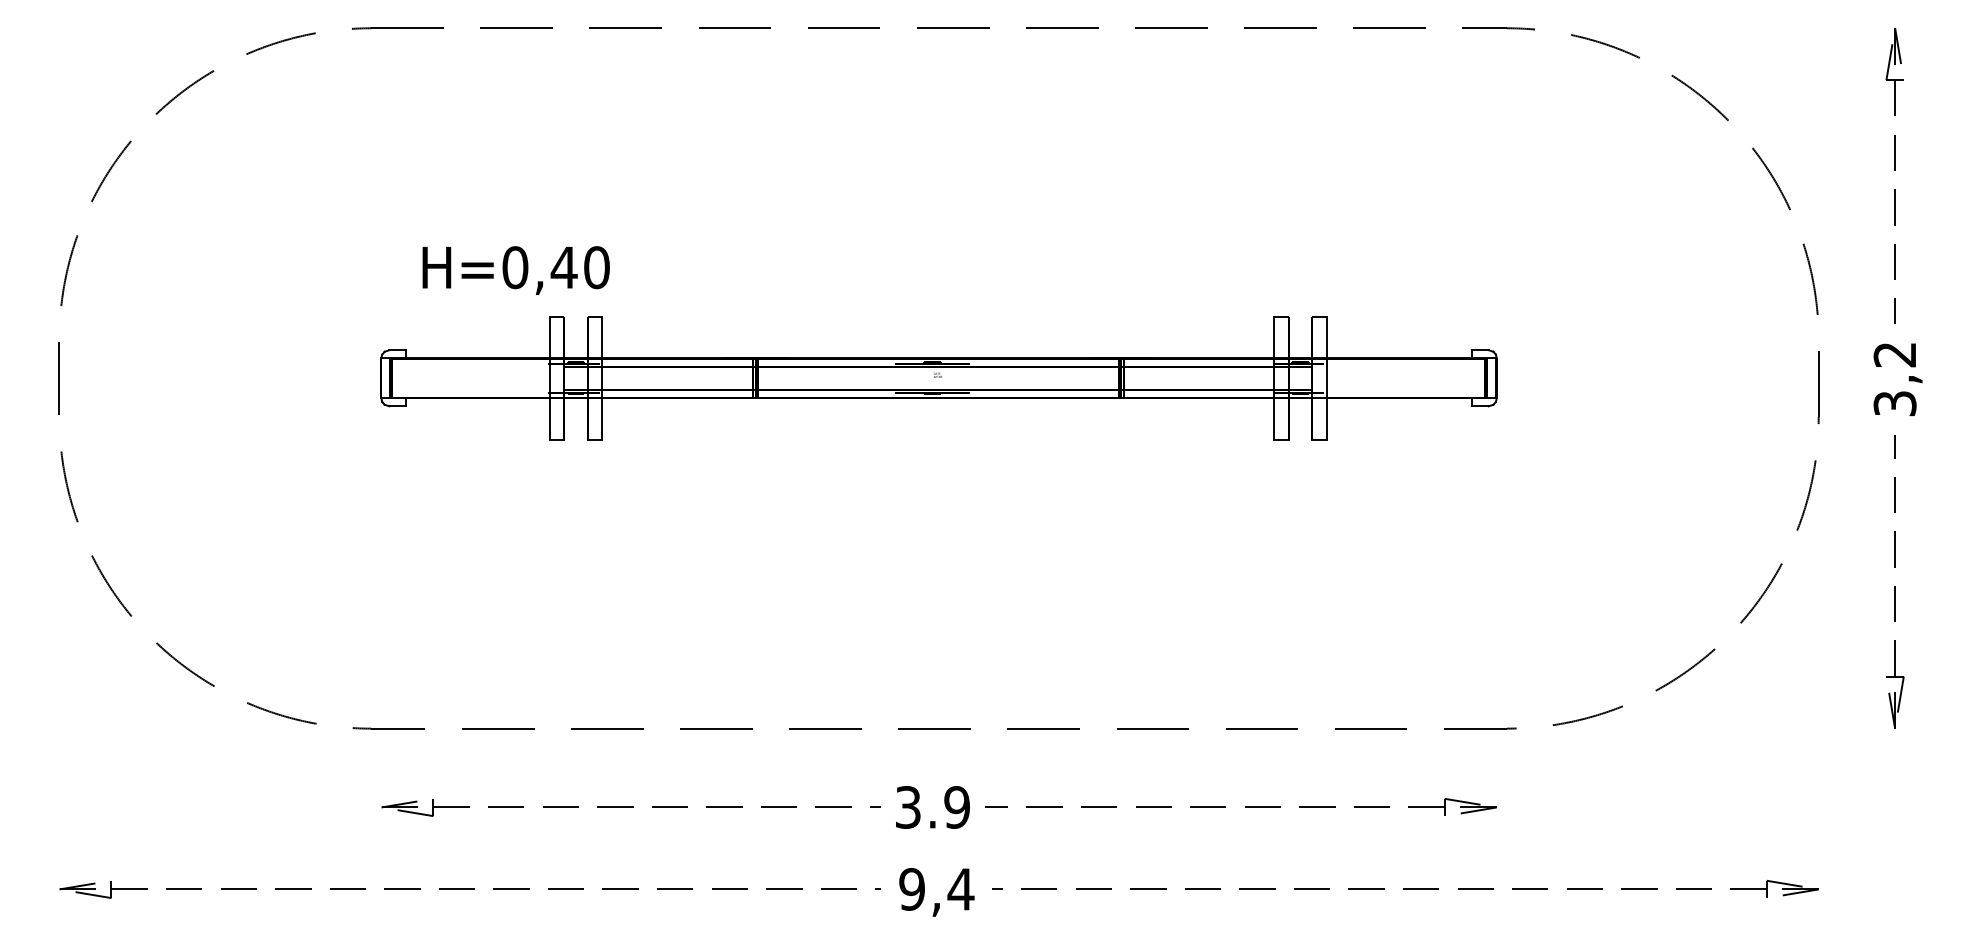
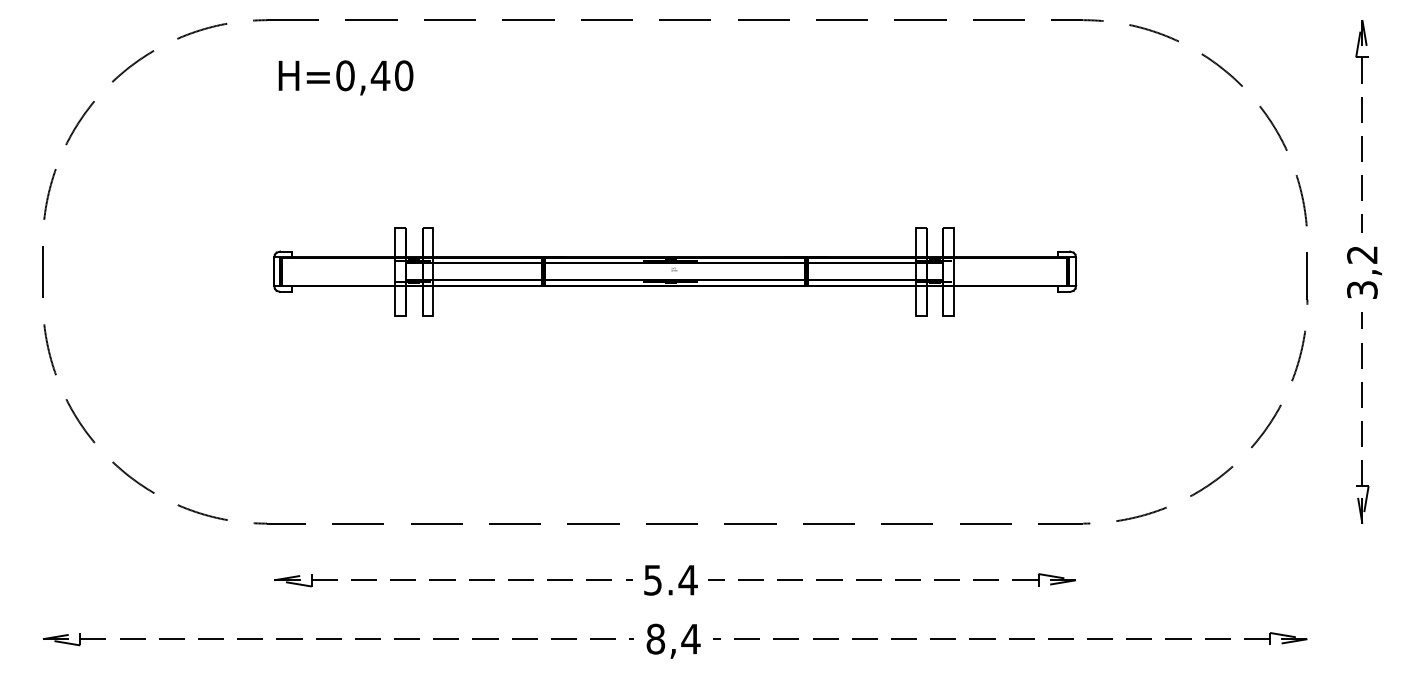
text: (515, 270) -> (345, 77), moved
text: (933, 807) -> (671, 580), 3.9 -> 5.4
text: (912, 889) -> (656, 639), 9,4 -> 8,4

